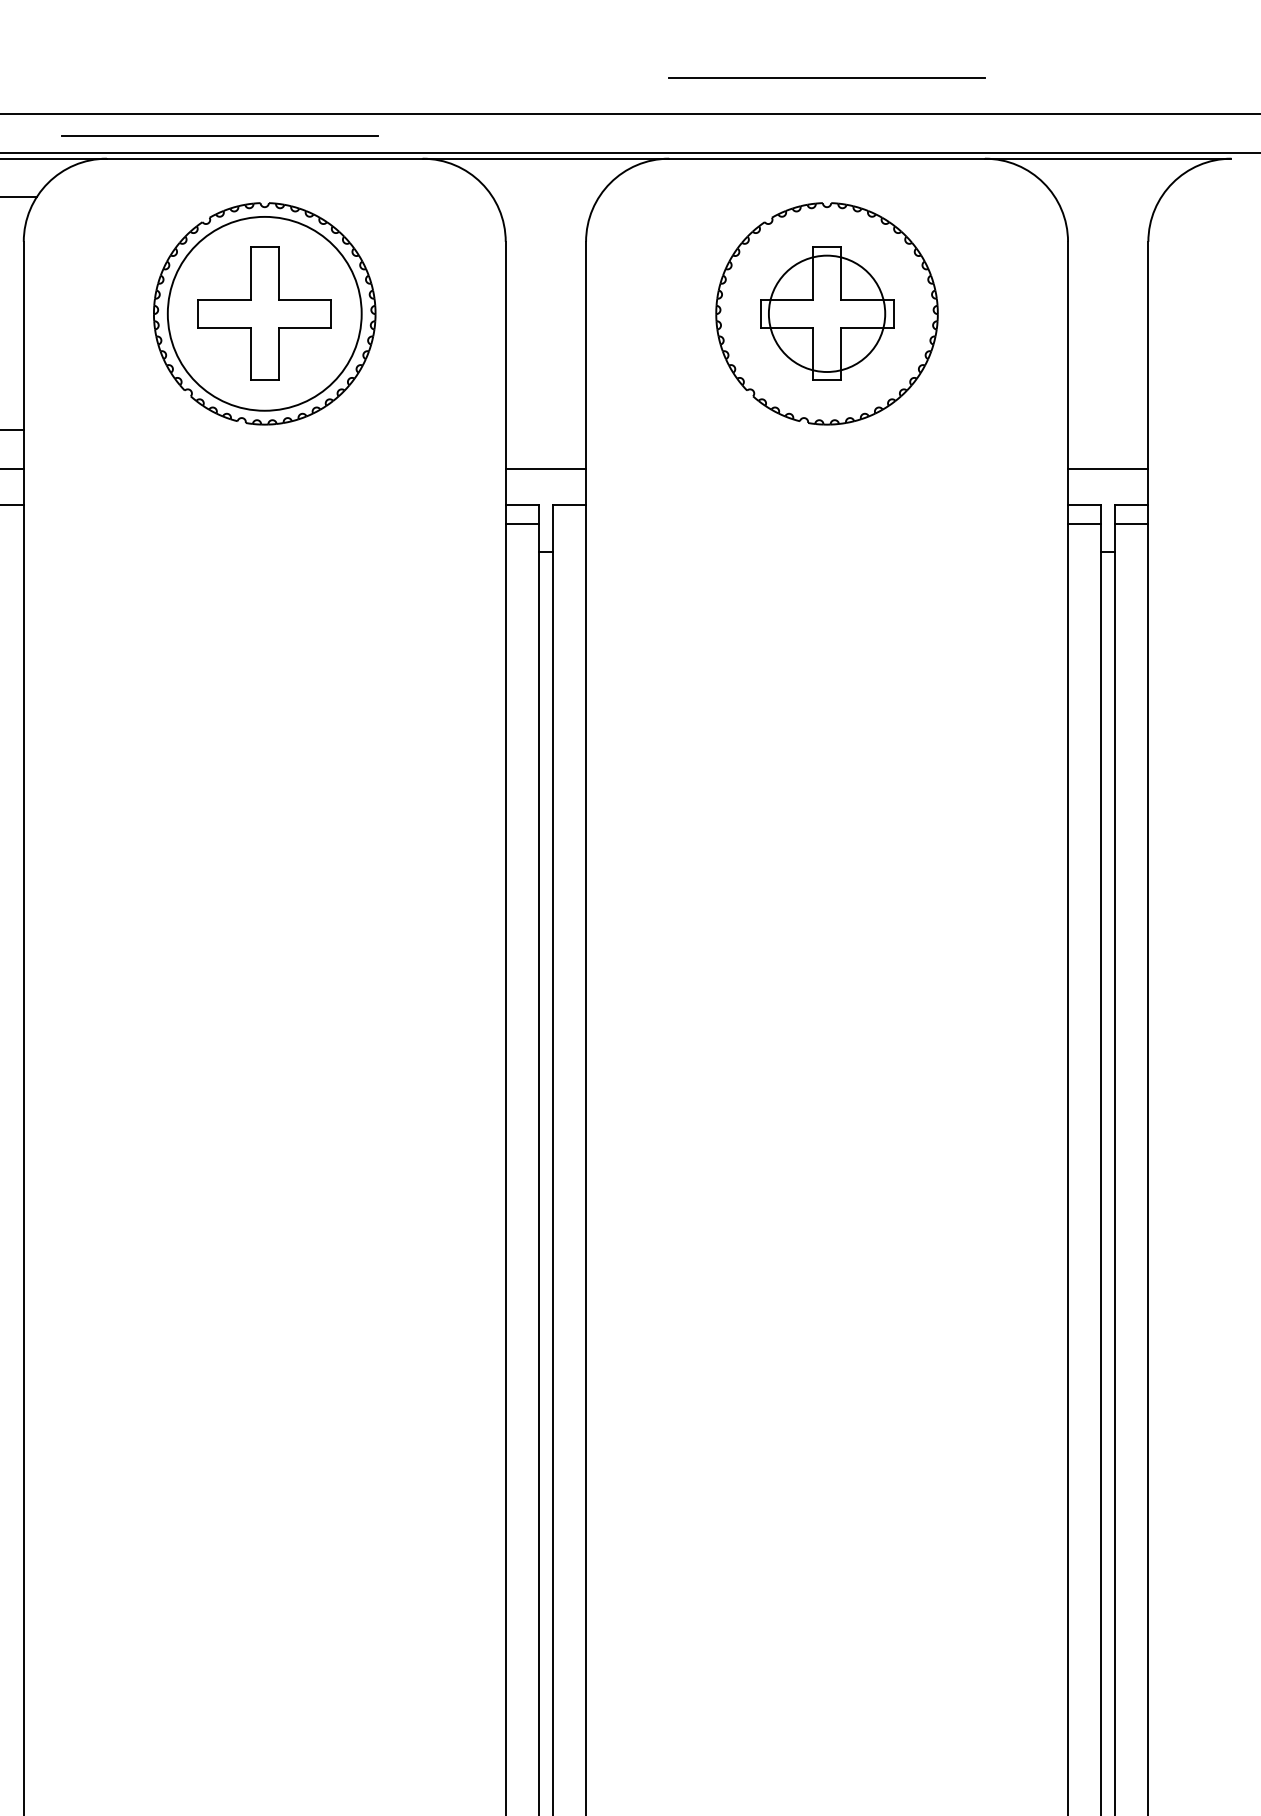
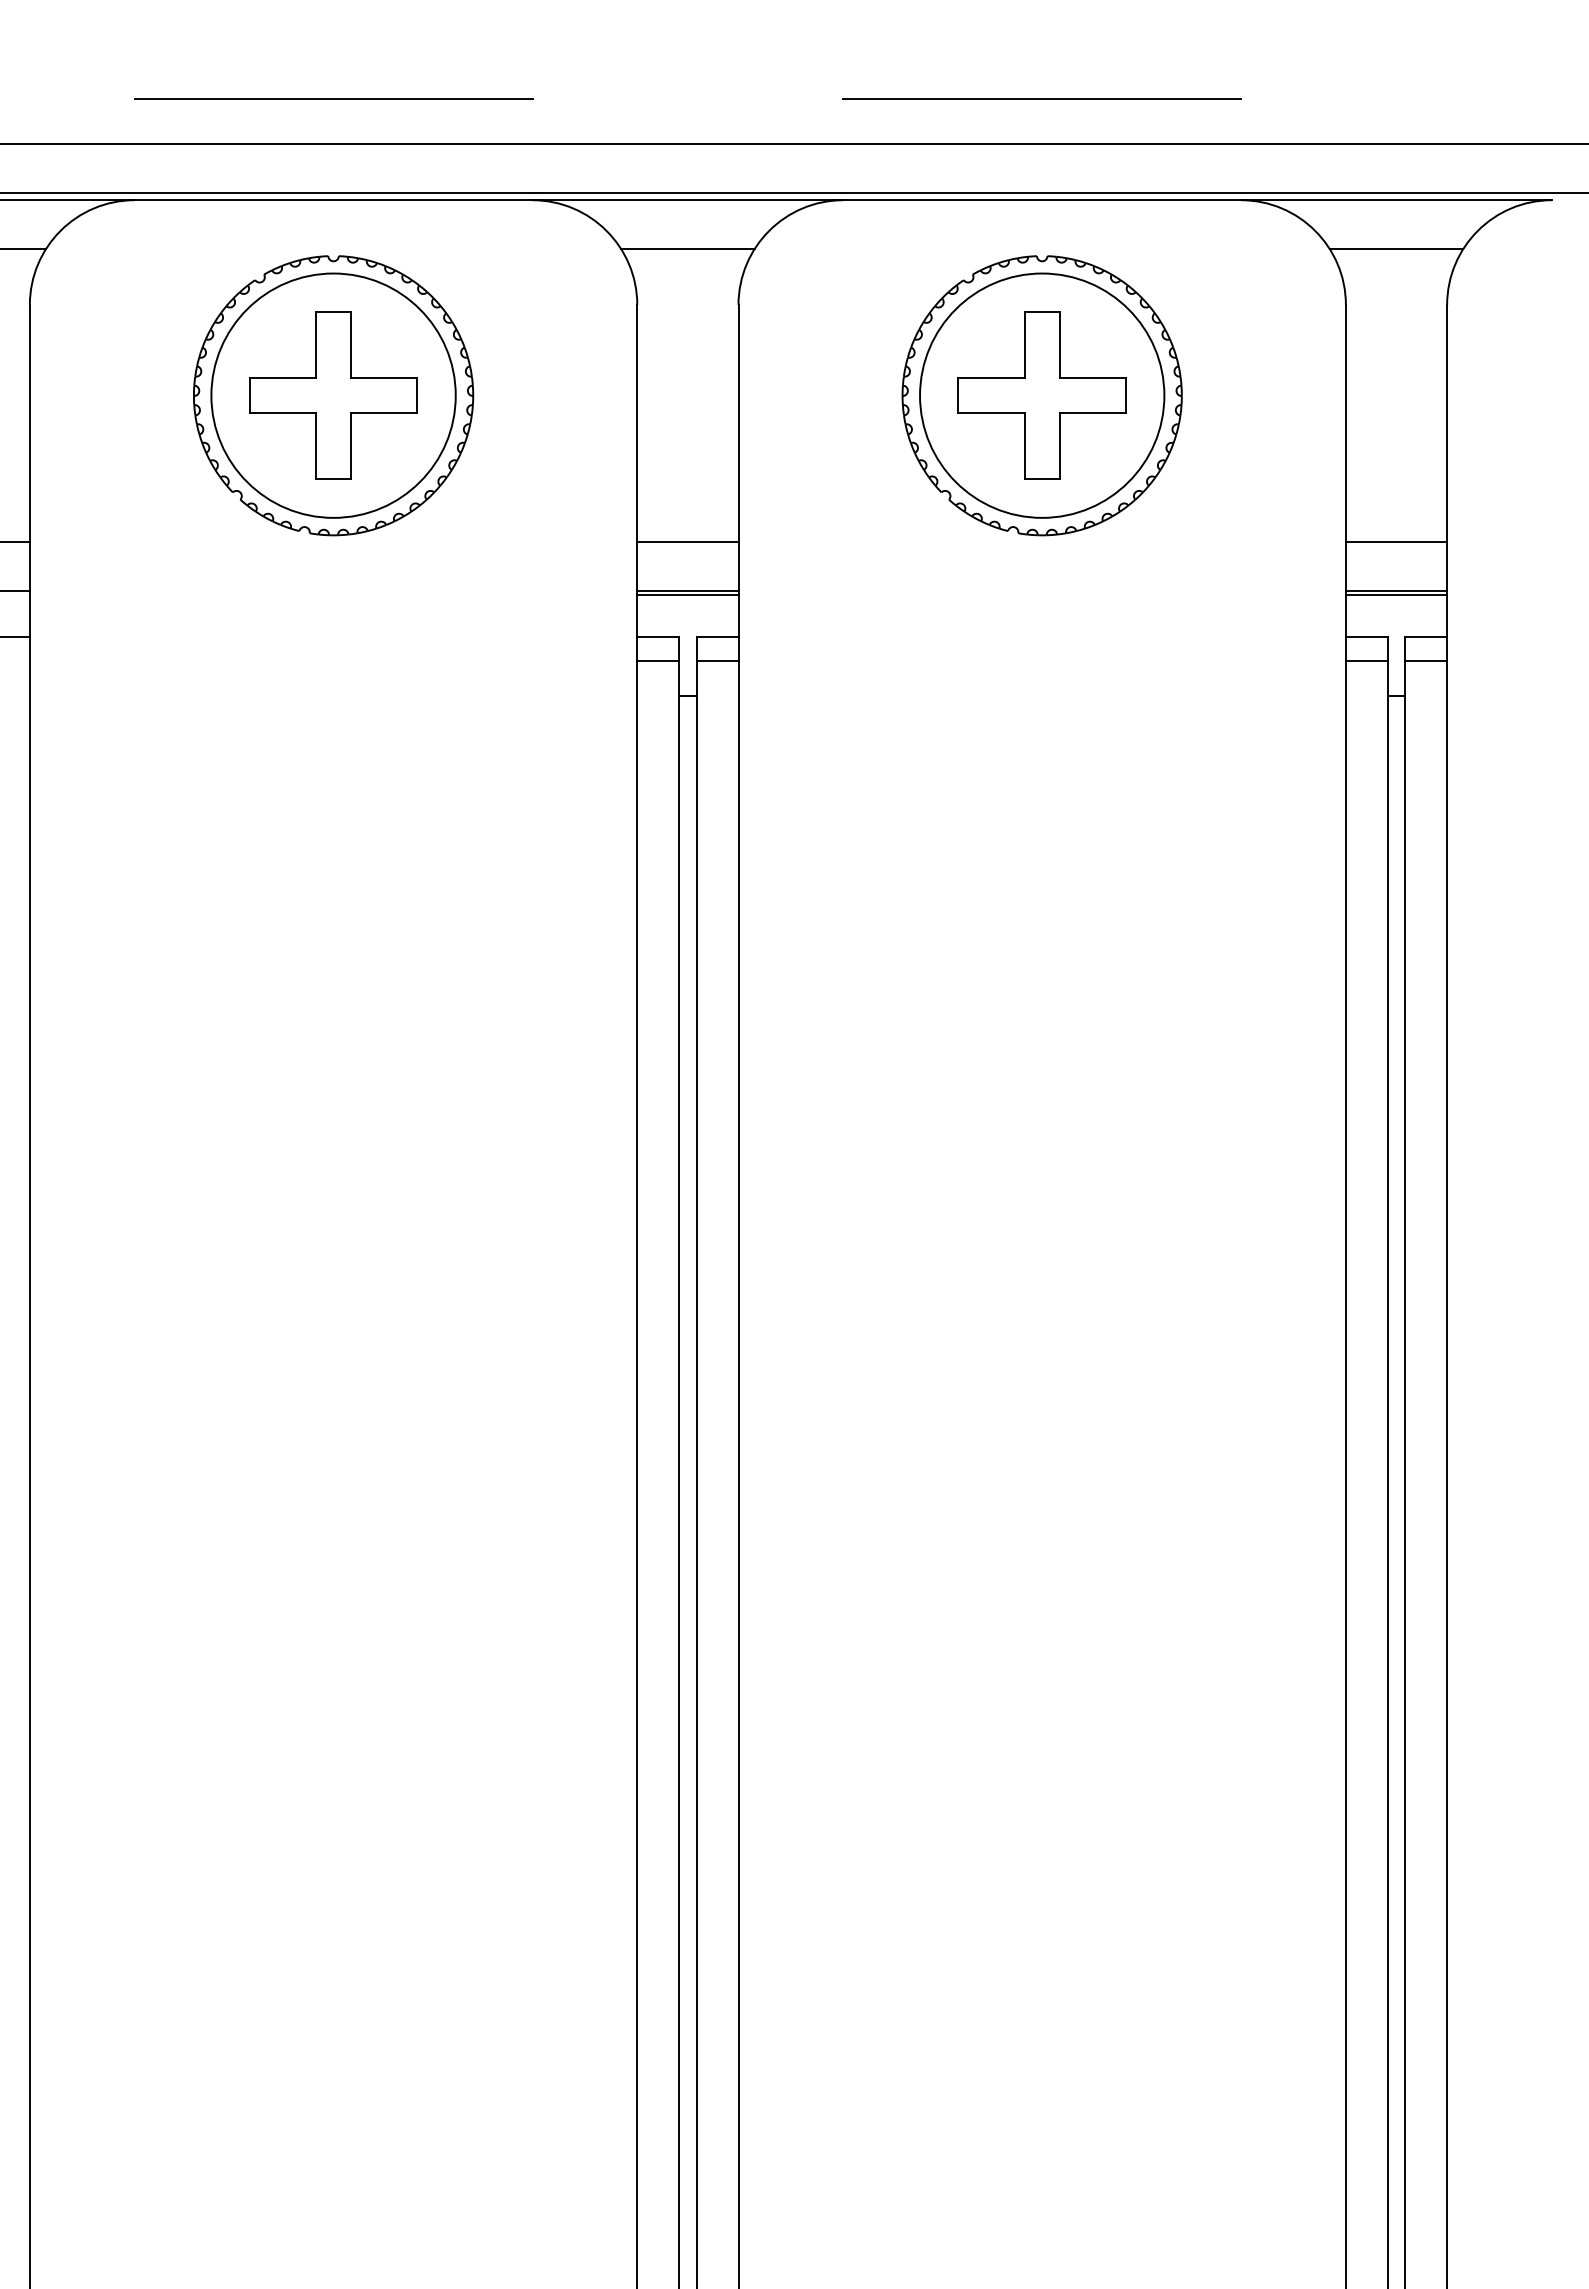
line: (220, 135) -> (333, 98), moved
line: (545, 197) -> (687, 249), added
line: (1108, 197) -> (1396, 249), added
circle: (827, 313) -> (1042, 395), size x1.67
line: (545, 430) -> (687, 542), added
line: (1108, 430) -> (1396, 542), added
line: (545, 471) -> (687, 594), added
line: (1108, 471) -> (1396, 594), added
line: (569, 524) -> (717, 661), added

